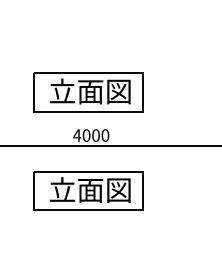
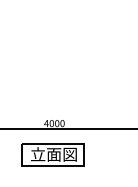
part: (87, 91) -> (52, 98), removed

